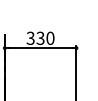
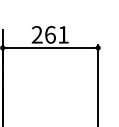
text: (40, 38) -> (50, 35), 330 -> 261

